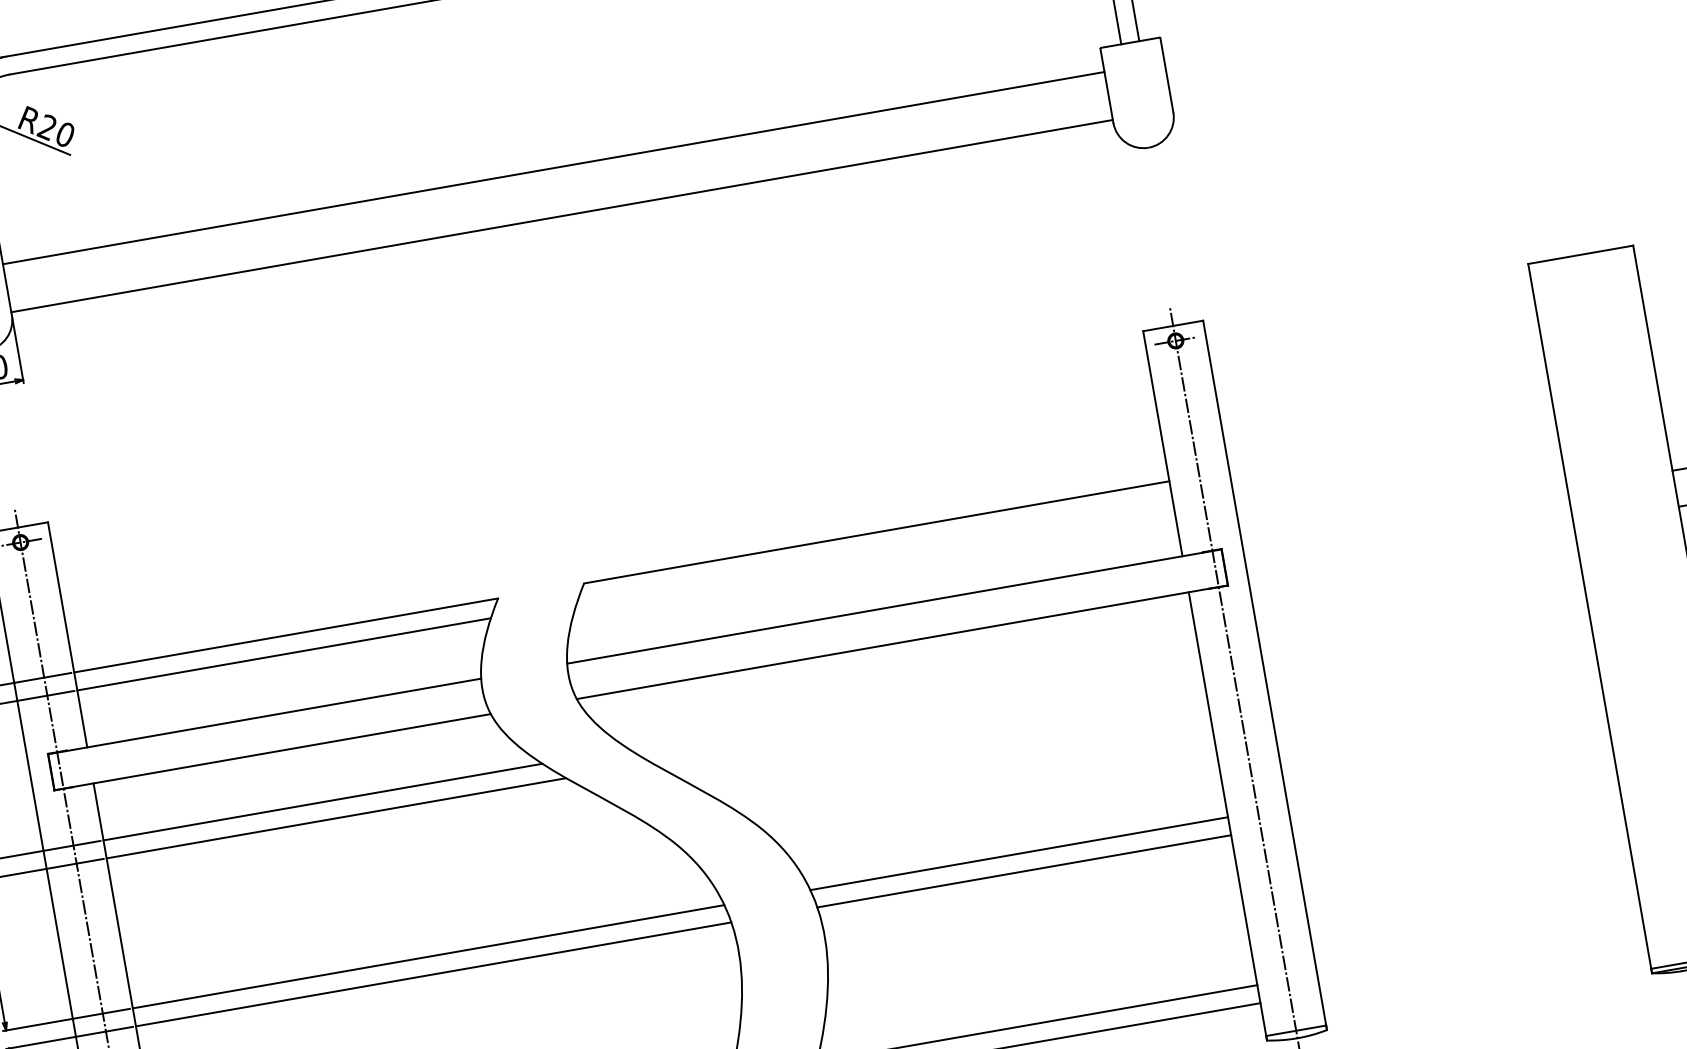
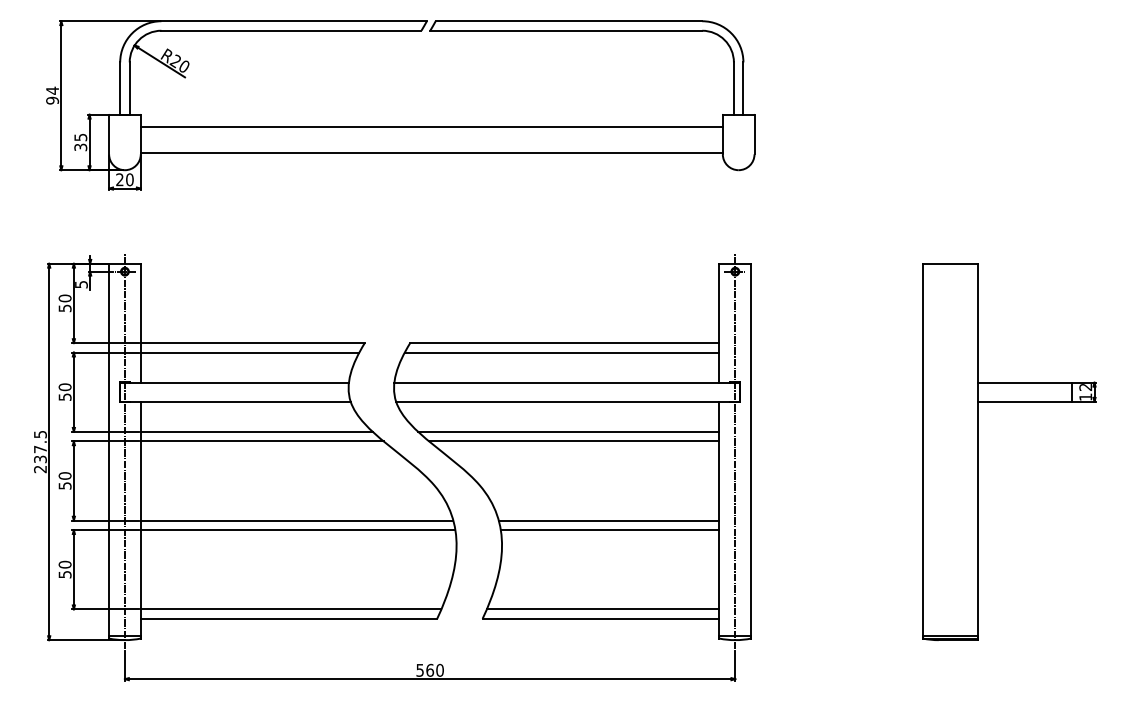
line: (873, 551) -> (561, 352), added
line: (912, 698) -> (568, 431), added
line: (927, 715) -> (574, 441), added

